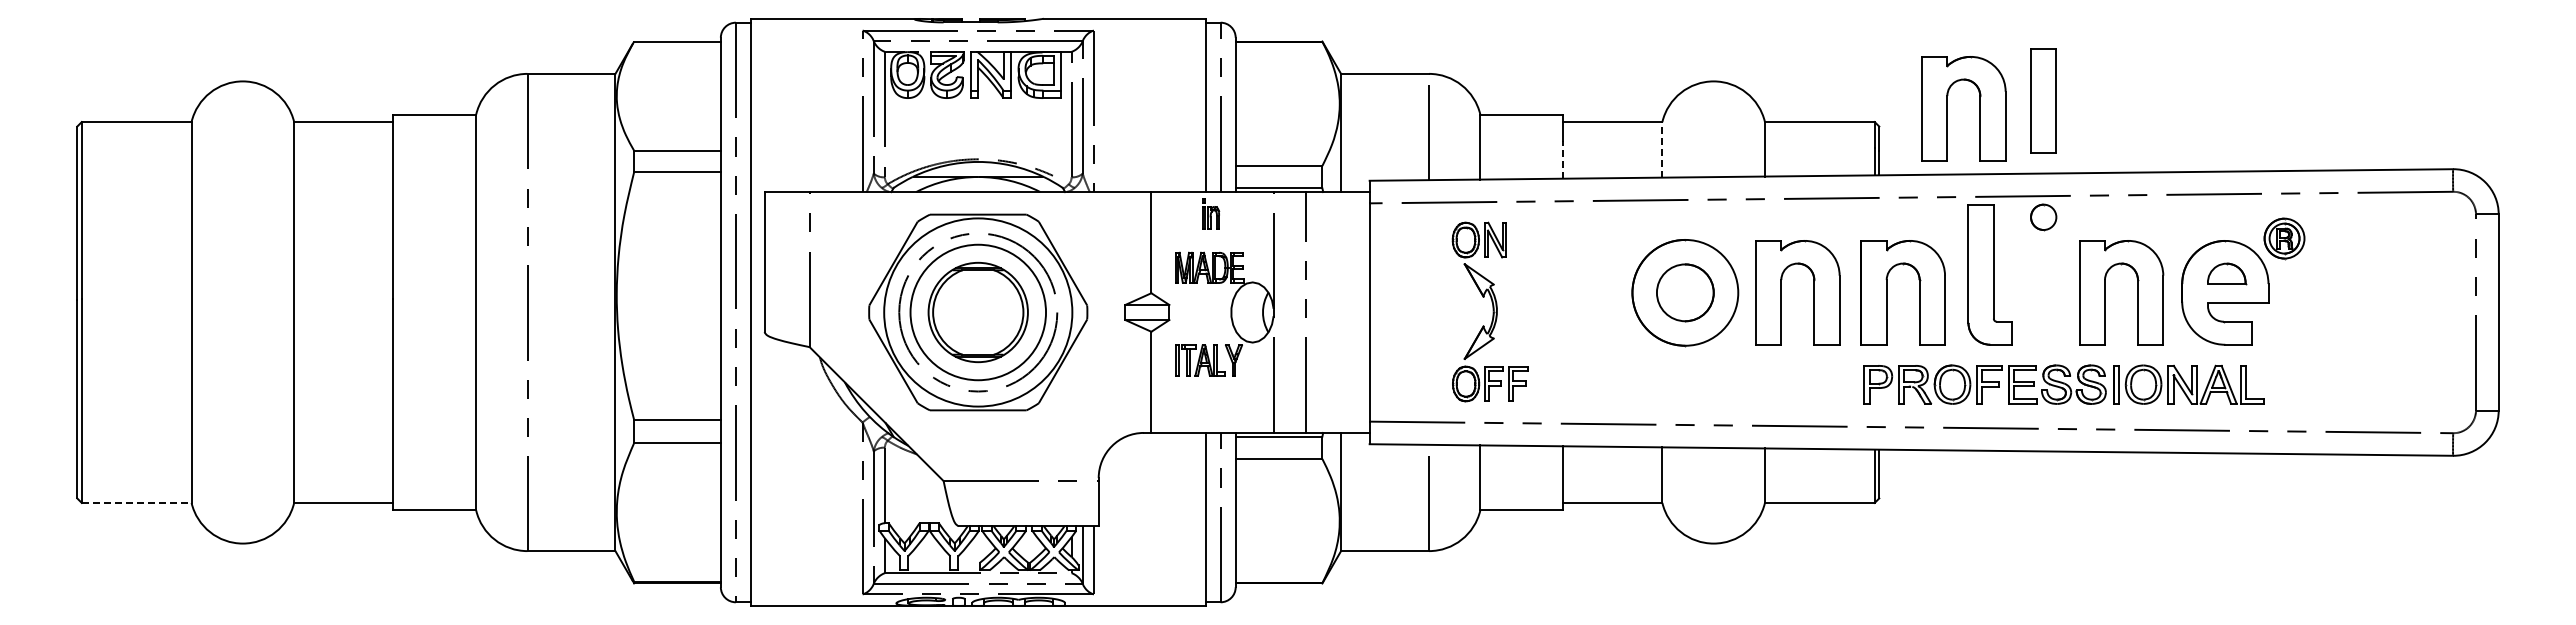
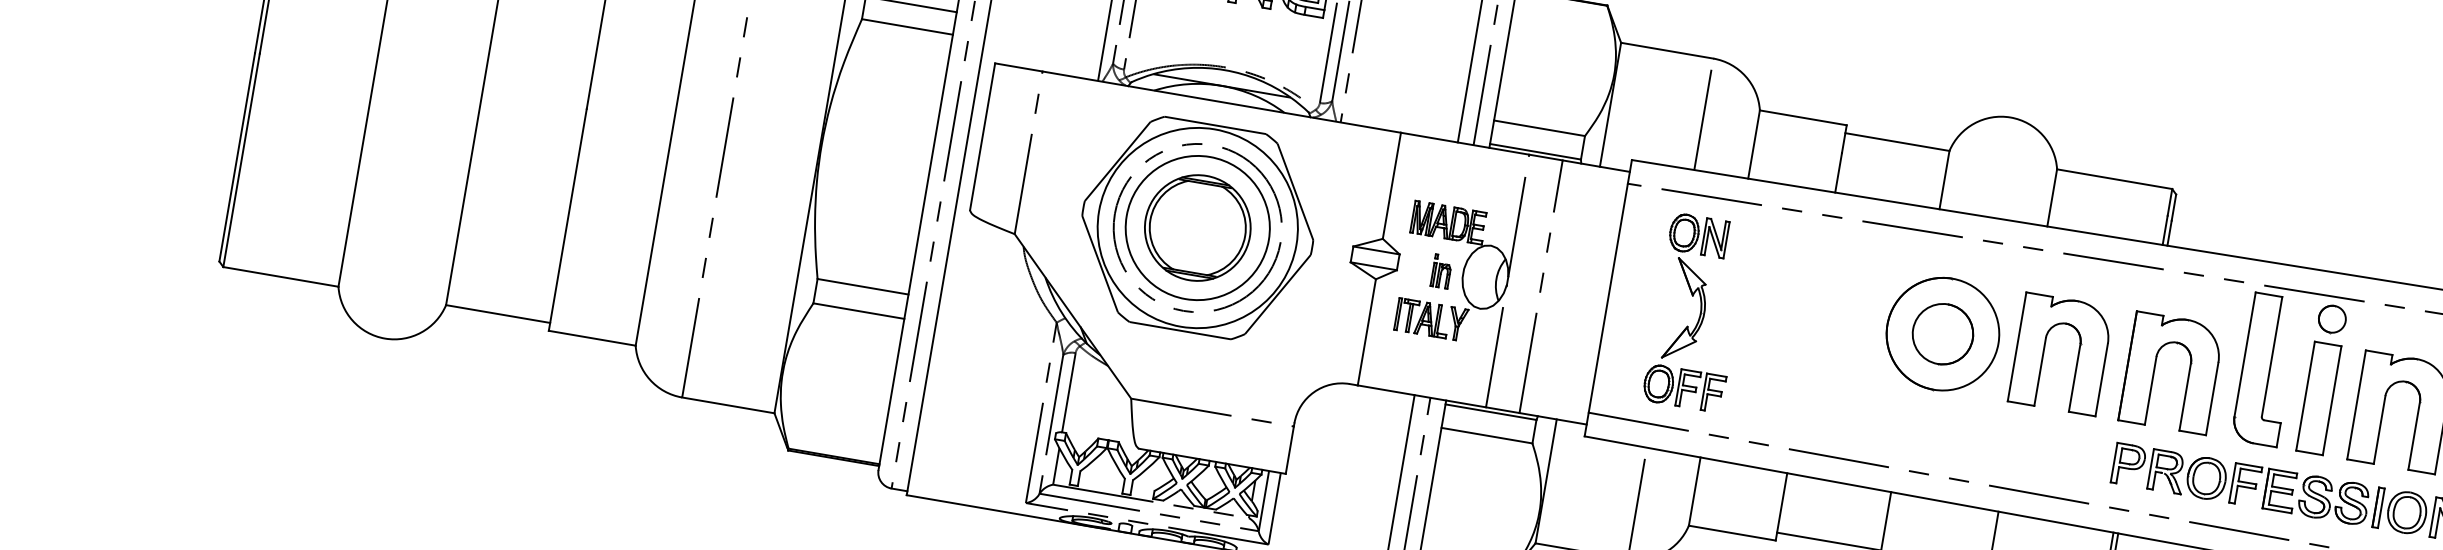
part: (2043, 100) -> (2318, 398), moved
part: (1947, 108) -> (2250, 187), removed
line: (1662, 149) -> (1944, 179), dashed -> solid
line: (1563, 159) -> (1839, 172), dashed -> solid
part: (1211, 213) -> (1442, 270), moved
part: (1489, 311) -> (1696, 312), moved
line: (136, 502) -> (280, 276), dashed -> solid

